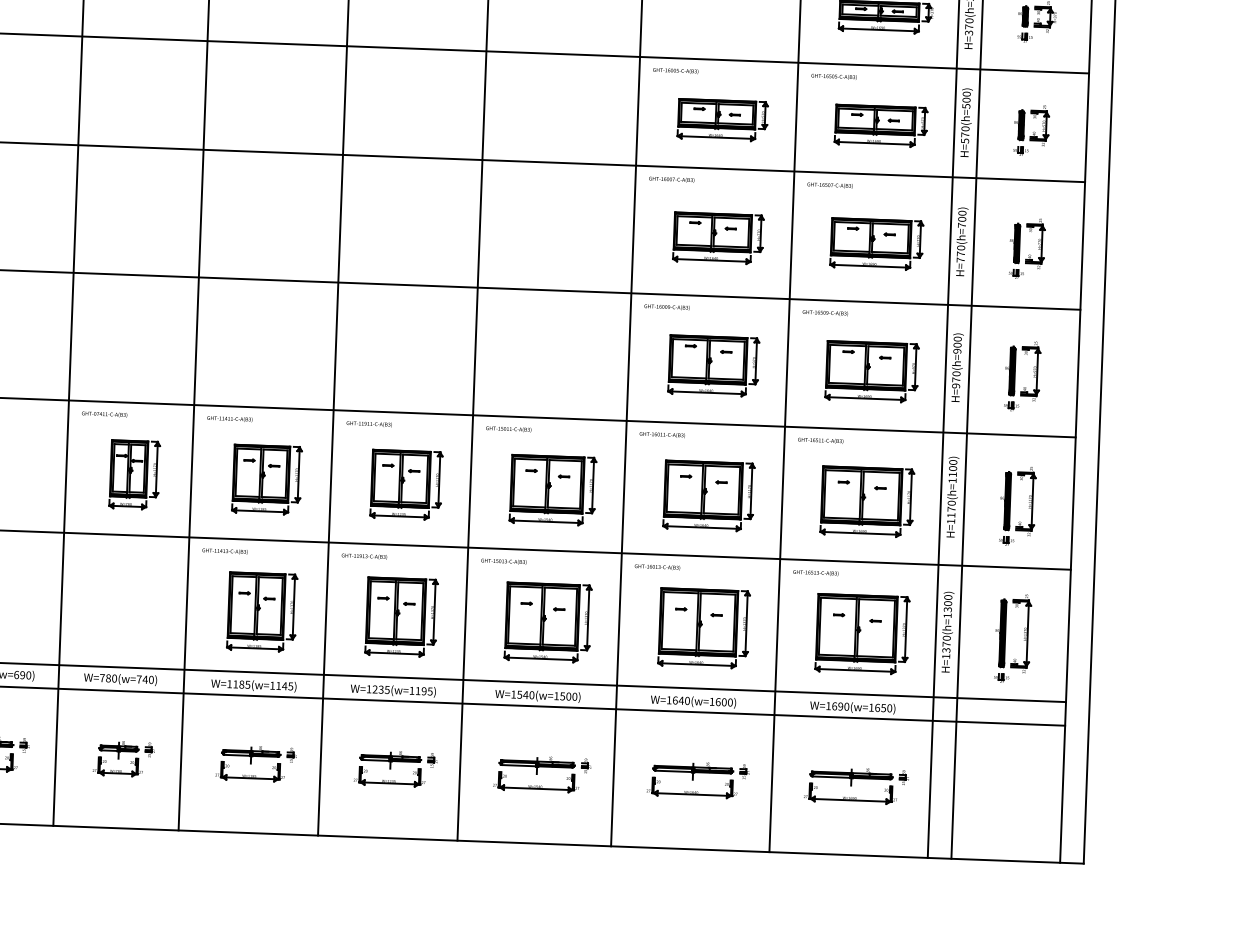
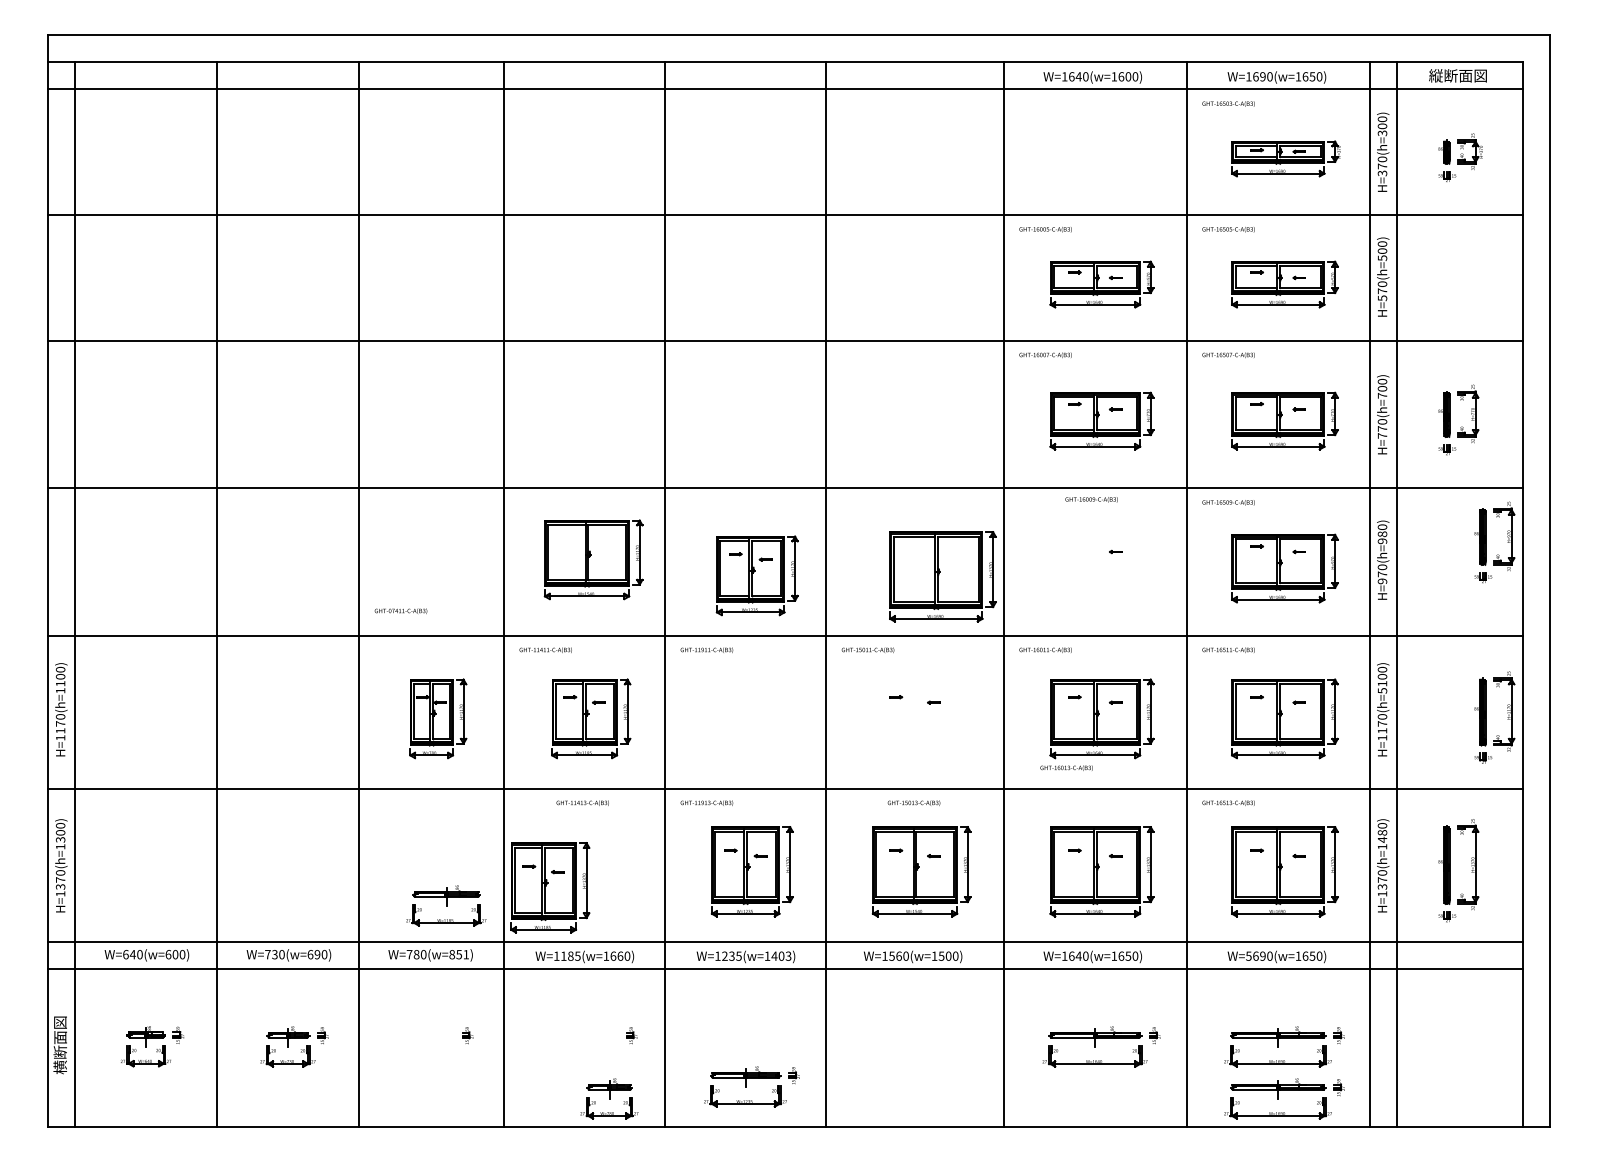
part: (1031, 130) -> (1458, 283), removed
text: (666, 307) -> (1091, 499), moved
text: (957, 345) -> (1382, 534), H=970(h=900) -> H=970(h=980)
part: (713, 365) -> (1101, 568), removed
part: (575, 367) -> (942, 576), added
part: (1015, 376) -> (1486, 542), moved
text: (104, 413) -> (400, 610), moved
text: (952, 480) -> (1382, 690), H=1170(h=1100) -> H=1170(h=5100)
part: (405, 484) -> (756, 575), moved
part: (552, 490) -> (593, 559), moved
part: (1010, 505) -> (1486, 717), moved
text: (224, 550) -> (582, 802), moved
text: (503, 561) -> (913, 802), moved
text: (657, 566) -> (1066, 767), moved
text: (947, 606) -> (1382, 836), H=1370(h=1300) -> H=1370(h=1480)
part: (262, 611) -> (550, 887), moved
text: (145, 679) -> (459, 954), W=780(w=740) -> W=780(w=851)
text: (284, 685) -> (620, 955), W=1185(w=1145) -> W=1185(w=1660)
text: (424, 690) -> (781, 955), W=1235(w=1195) -> W=1235(w=1403)
text: (525, 694) -> (898, 955), W=1540(w=1500) -> W=1560(w=1500)
text: (724, 701) -> (1128, 955), W=1640(w=1600) -> W=1640(w=1650)
text: (828, 705) -> (1248, 955), W=1690(w=1650) -> W=5690(w=1650)
part: (118, 758) -> (609, 1098), moved
part: (250, 763) -> (446, 905), moved
part: (395, 768) -> (751, 1086), moved
part: (542, 773) -> (921, 1046), removed
part: (854, 830) -> (1284, 1098), added

